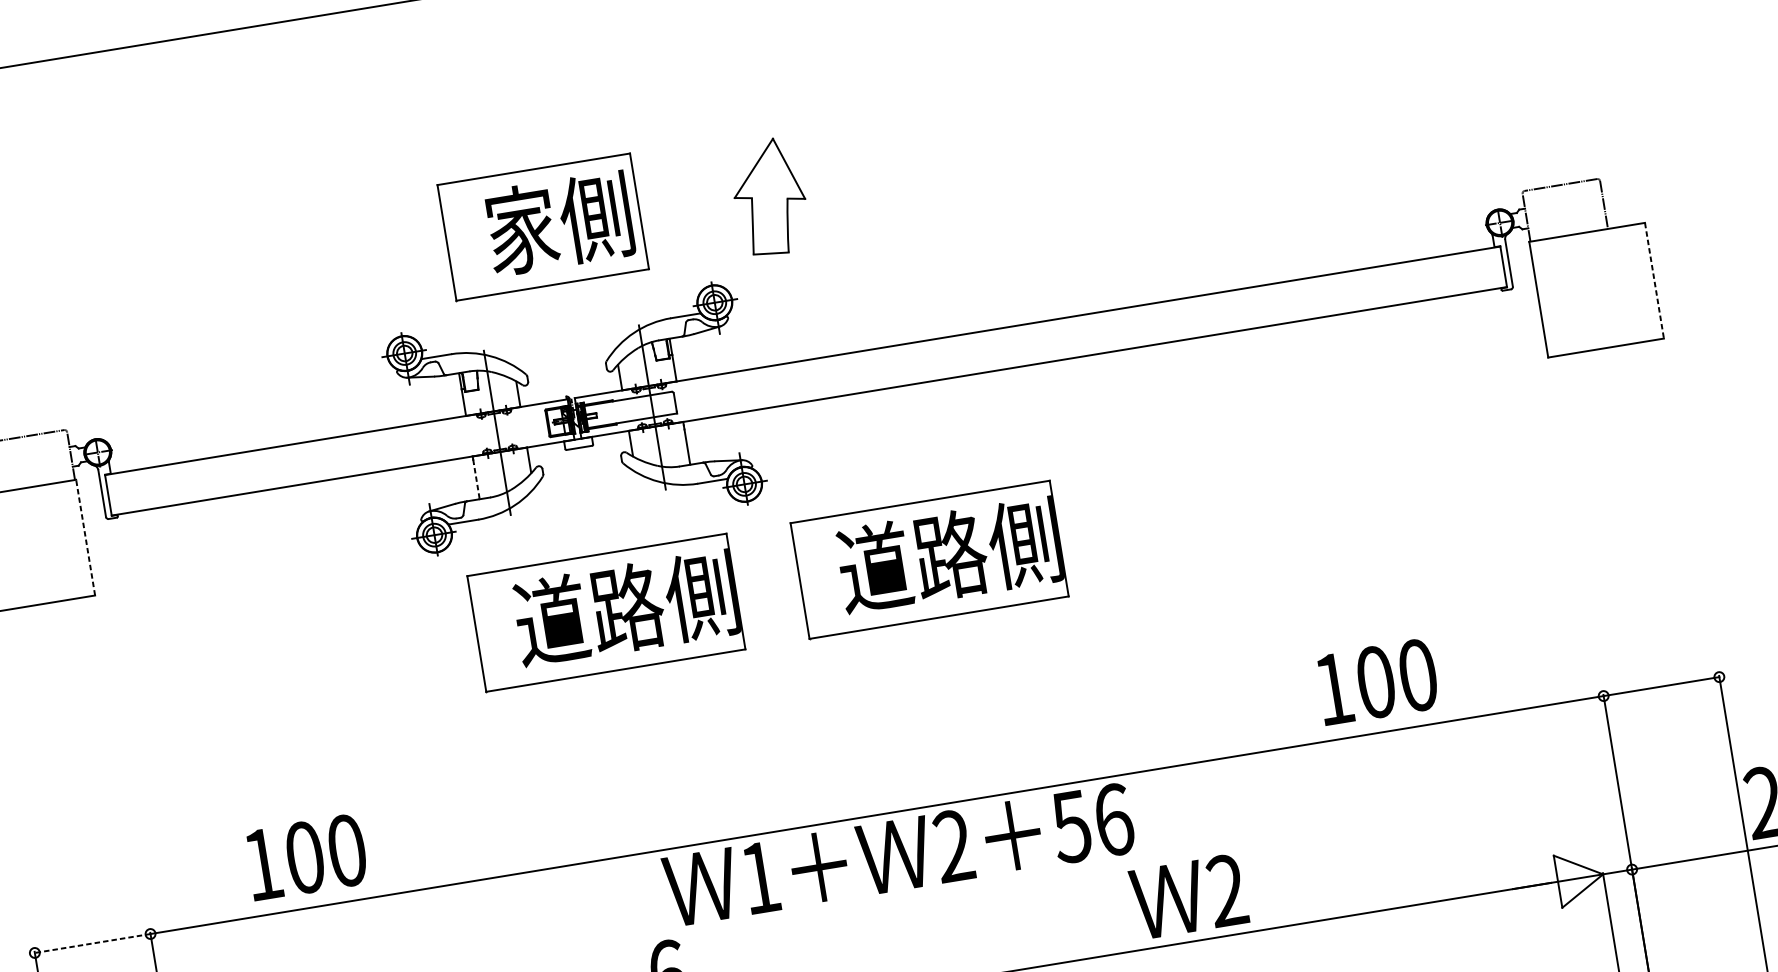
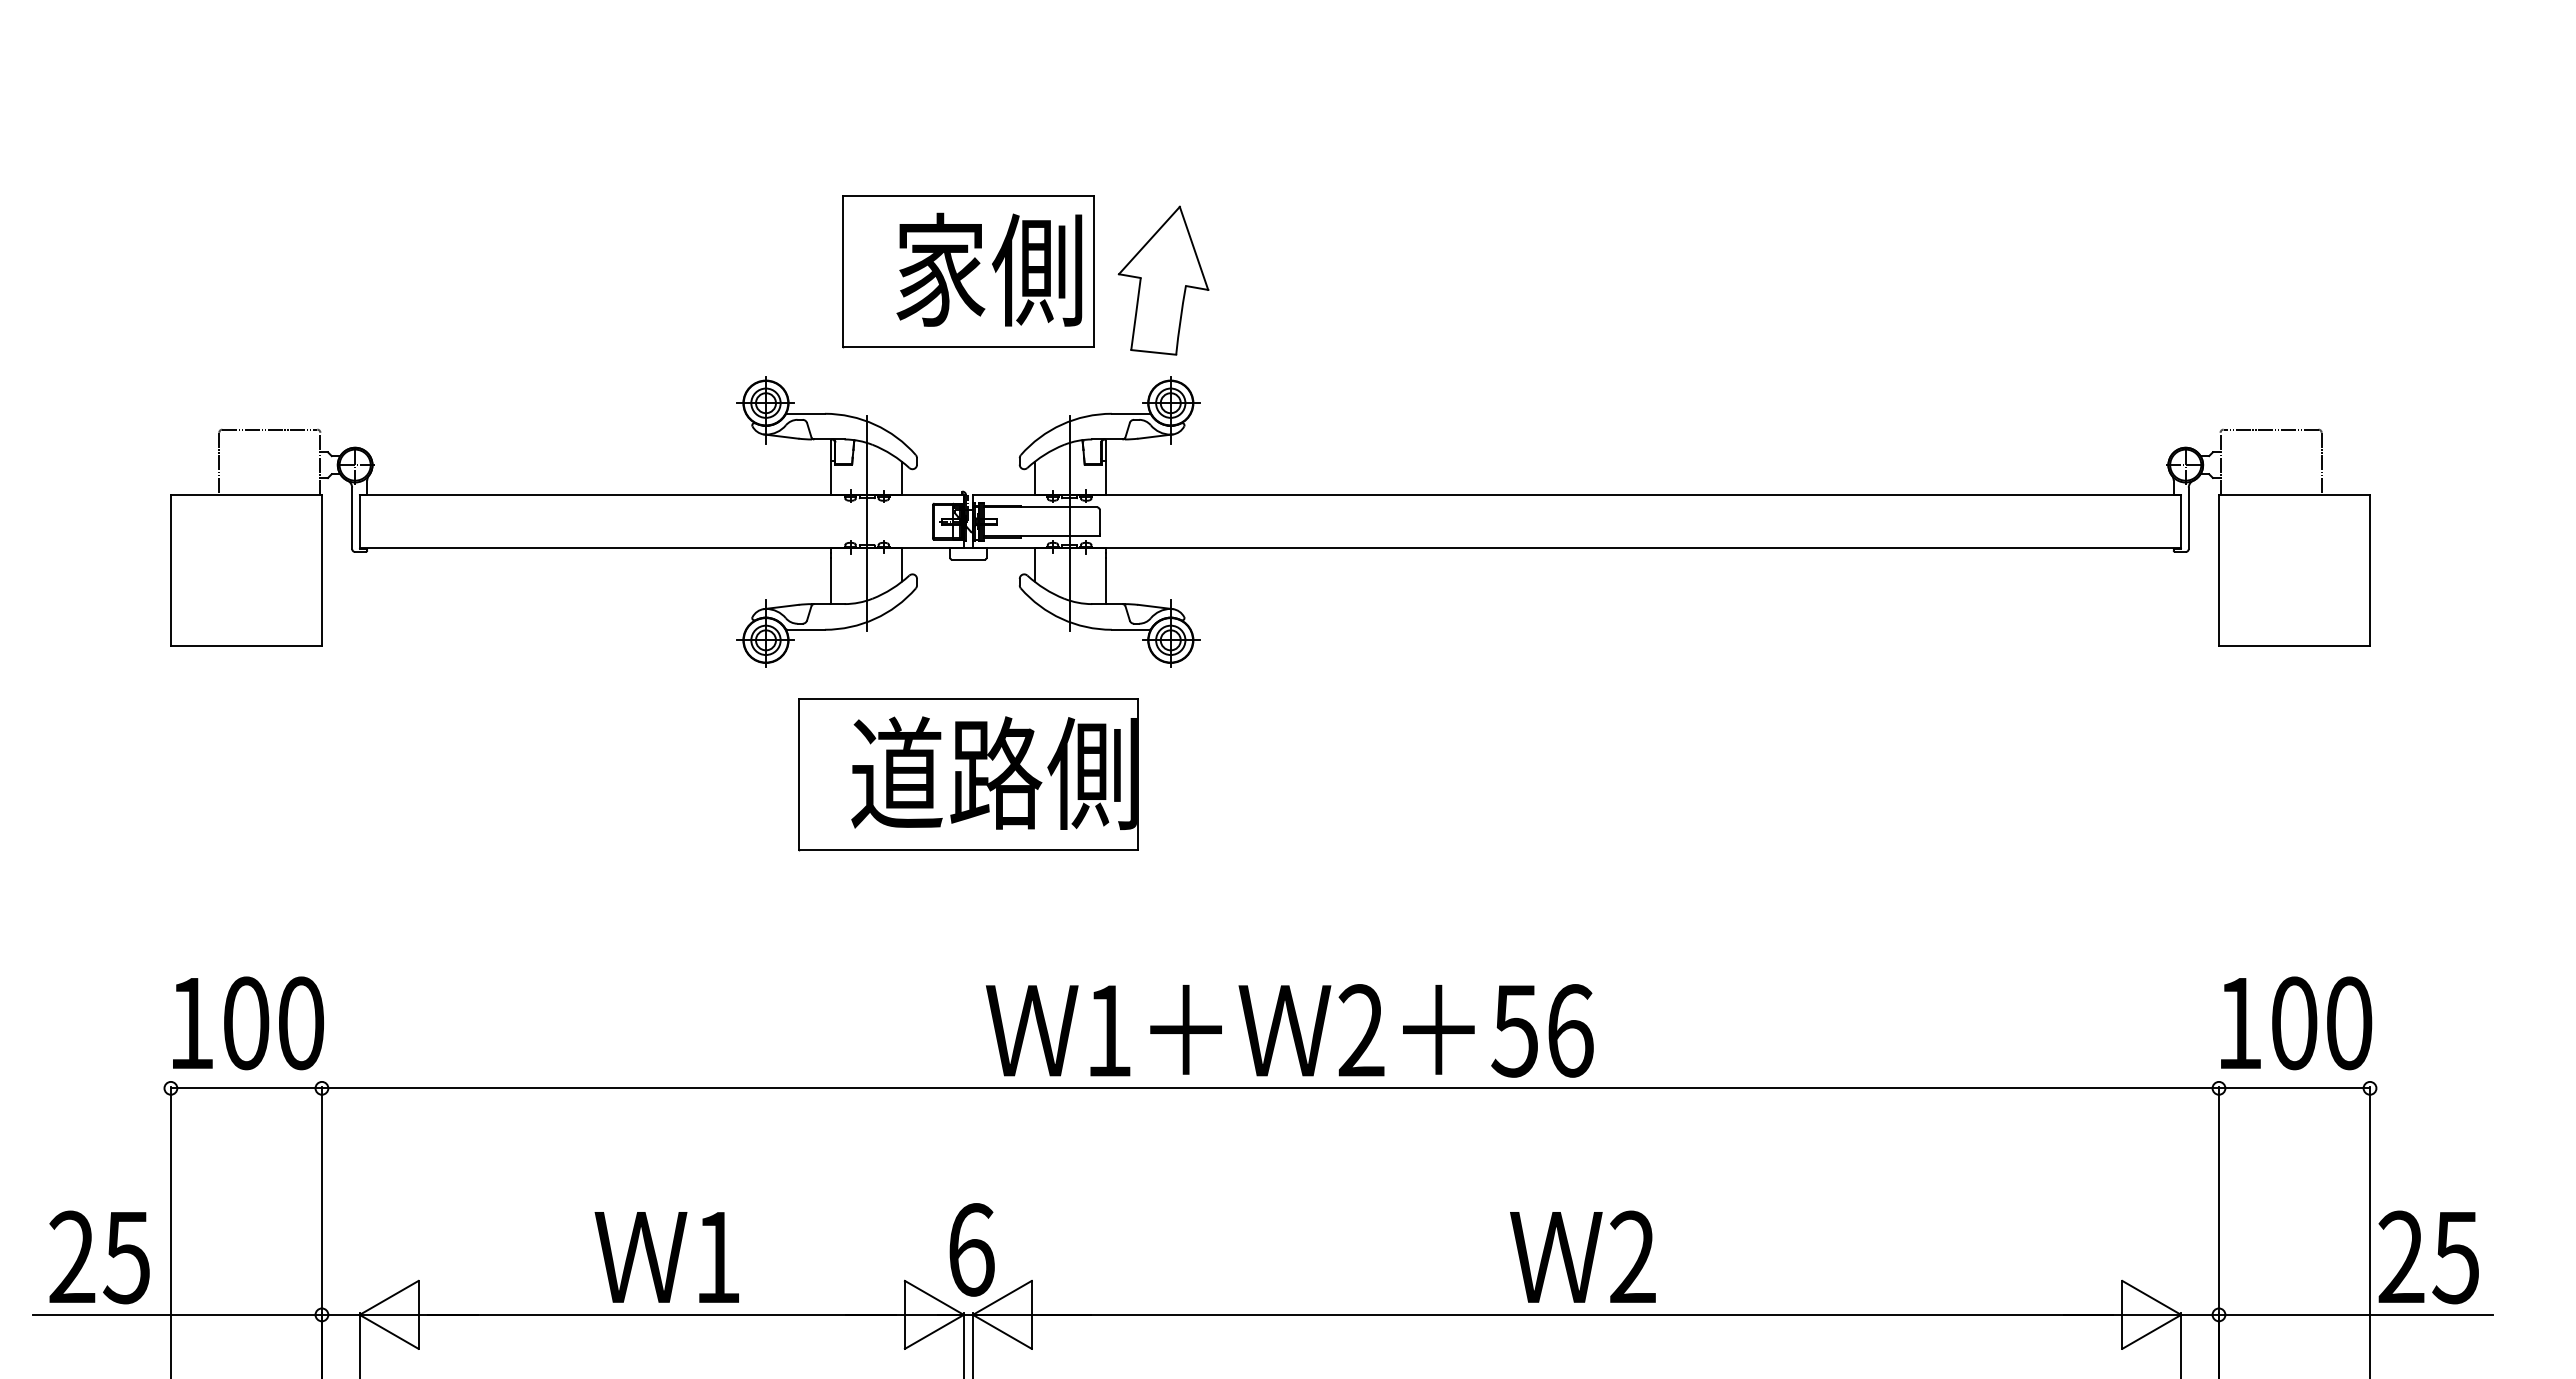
part: (769, 197) -> (1163, 280), moved
line: (1654, 280) -> (2370, 570), dashed -> solid
line: (476, 481) -> (830, 580), dashed -> solid
line: (85, 537) -> (321, 570), dashed -> solid
part: (929, 559) -> (1390, 774), removed
text: (1377, 682) -> (2296, 1023), moved
text: (898, 854) -> (1289, 1030), moved
text: (306, 857) -> (248, 1023), moved
text: (1188, 896) -> (1582, 1256), moved
line: (92, 943) -> (246, 1088), dashed -> solid

